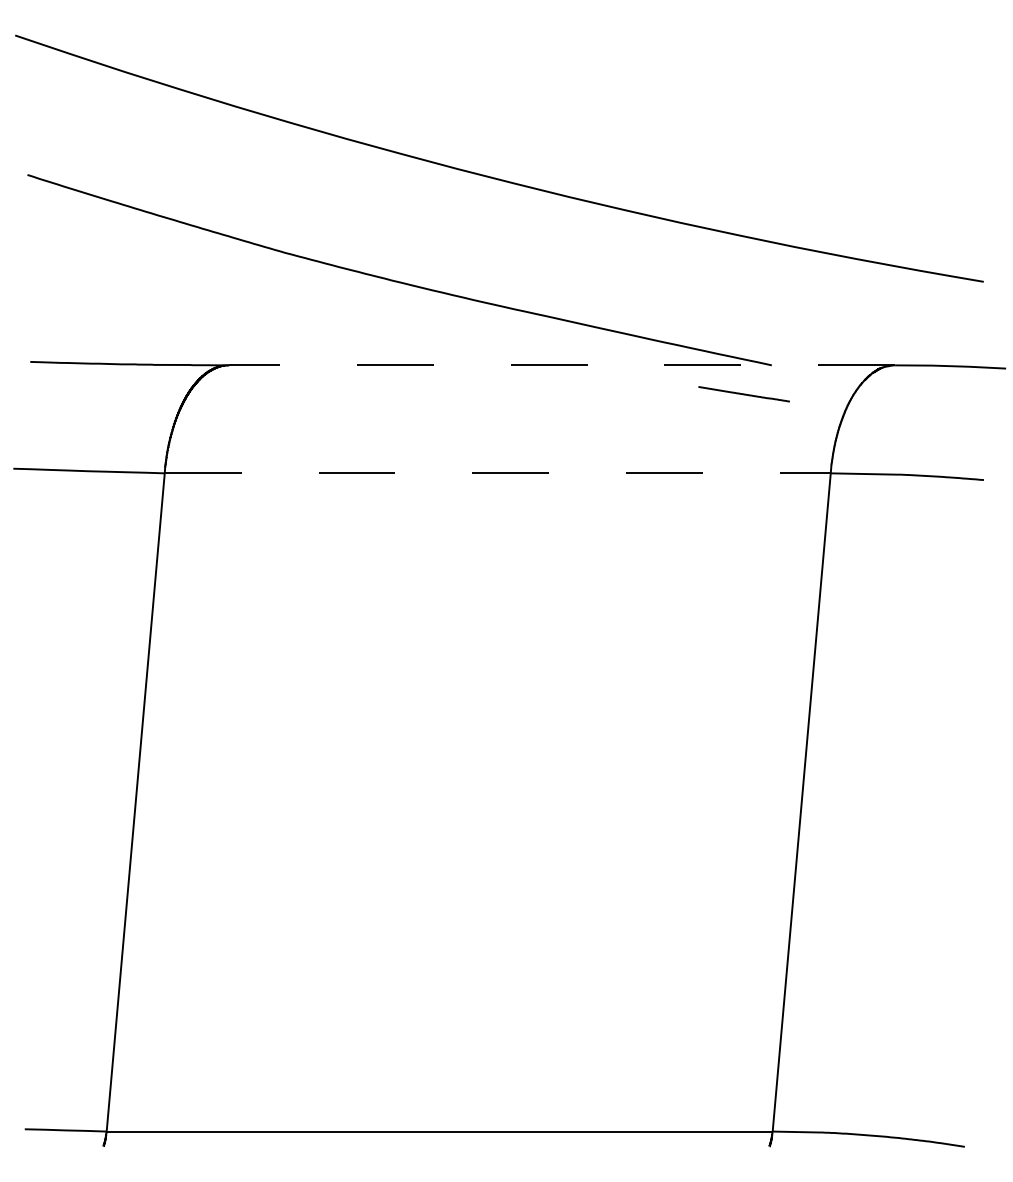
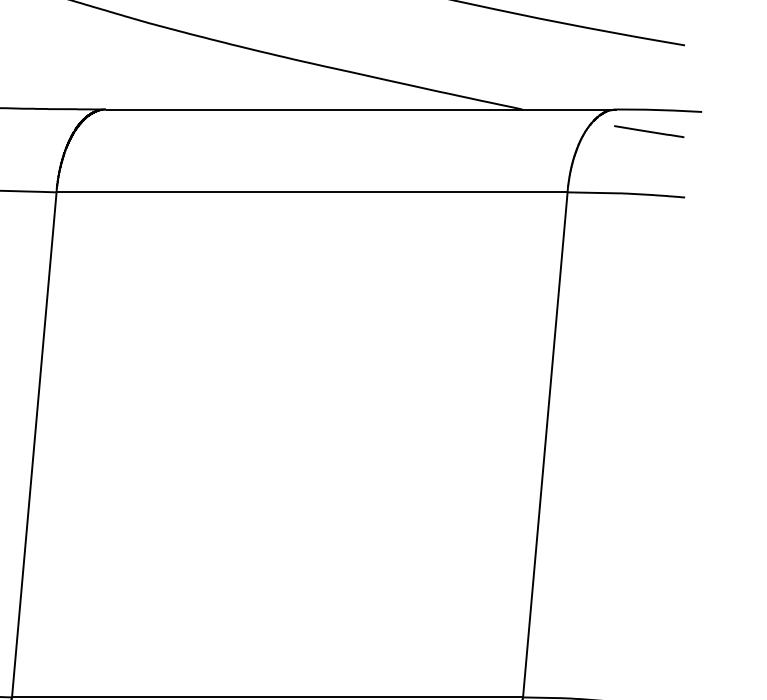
line: (562, 365) -> (361, 109), dashed -> solid
line: (743, 394) -> (648, 131), moved
line: (497, 473) -> (311, 192), dashed -> solid

